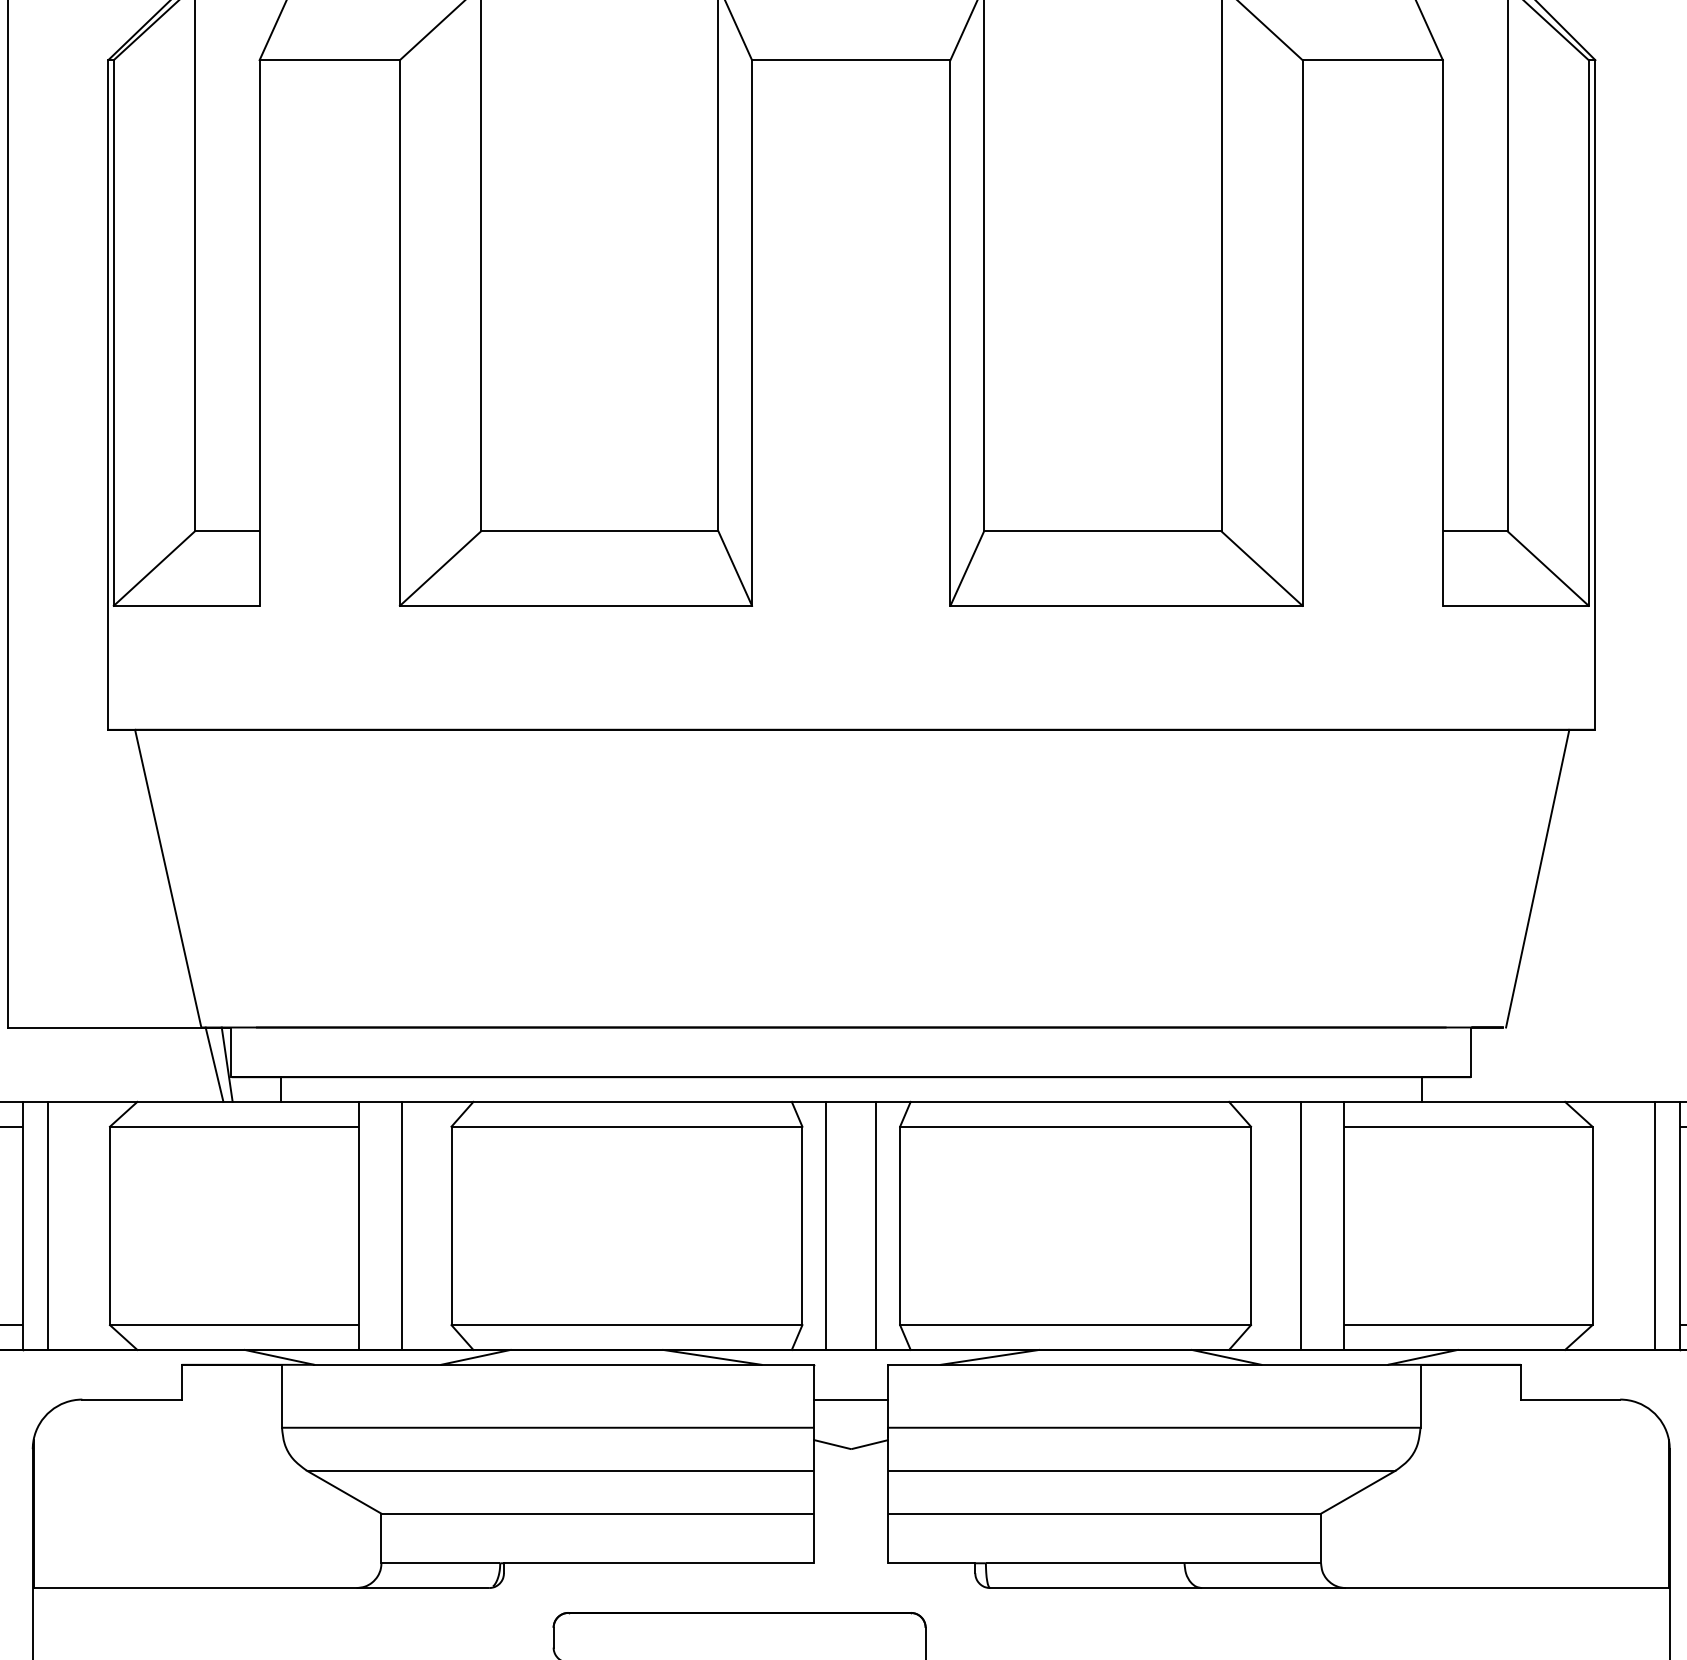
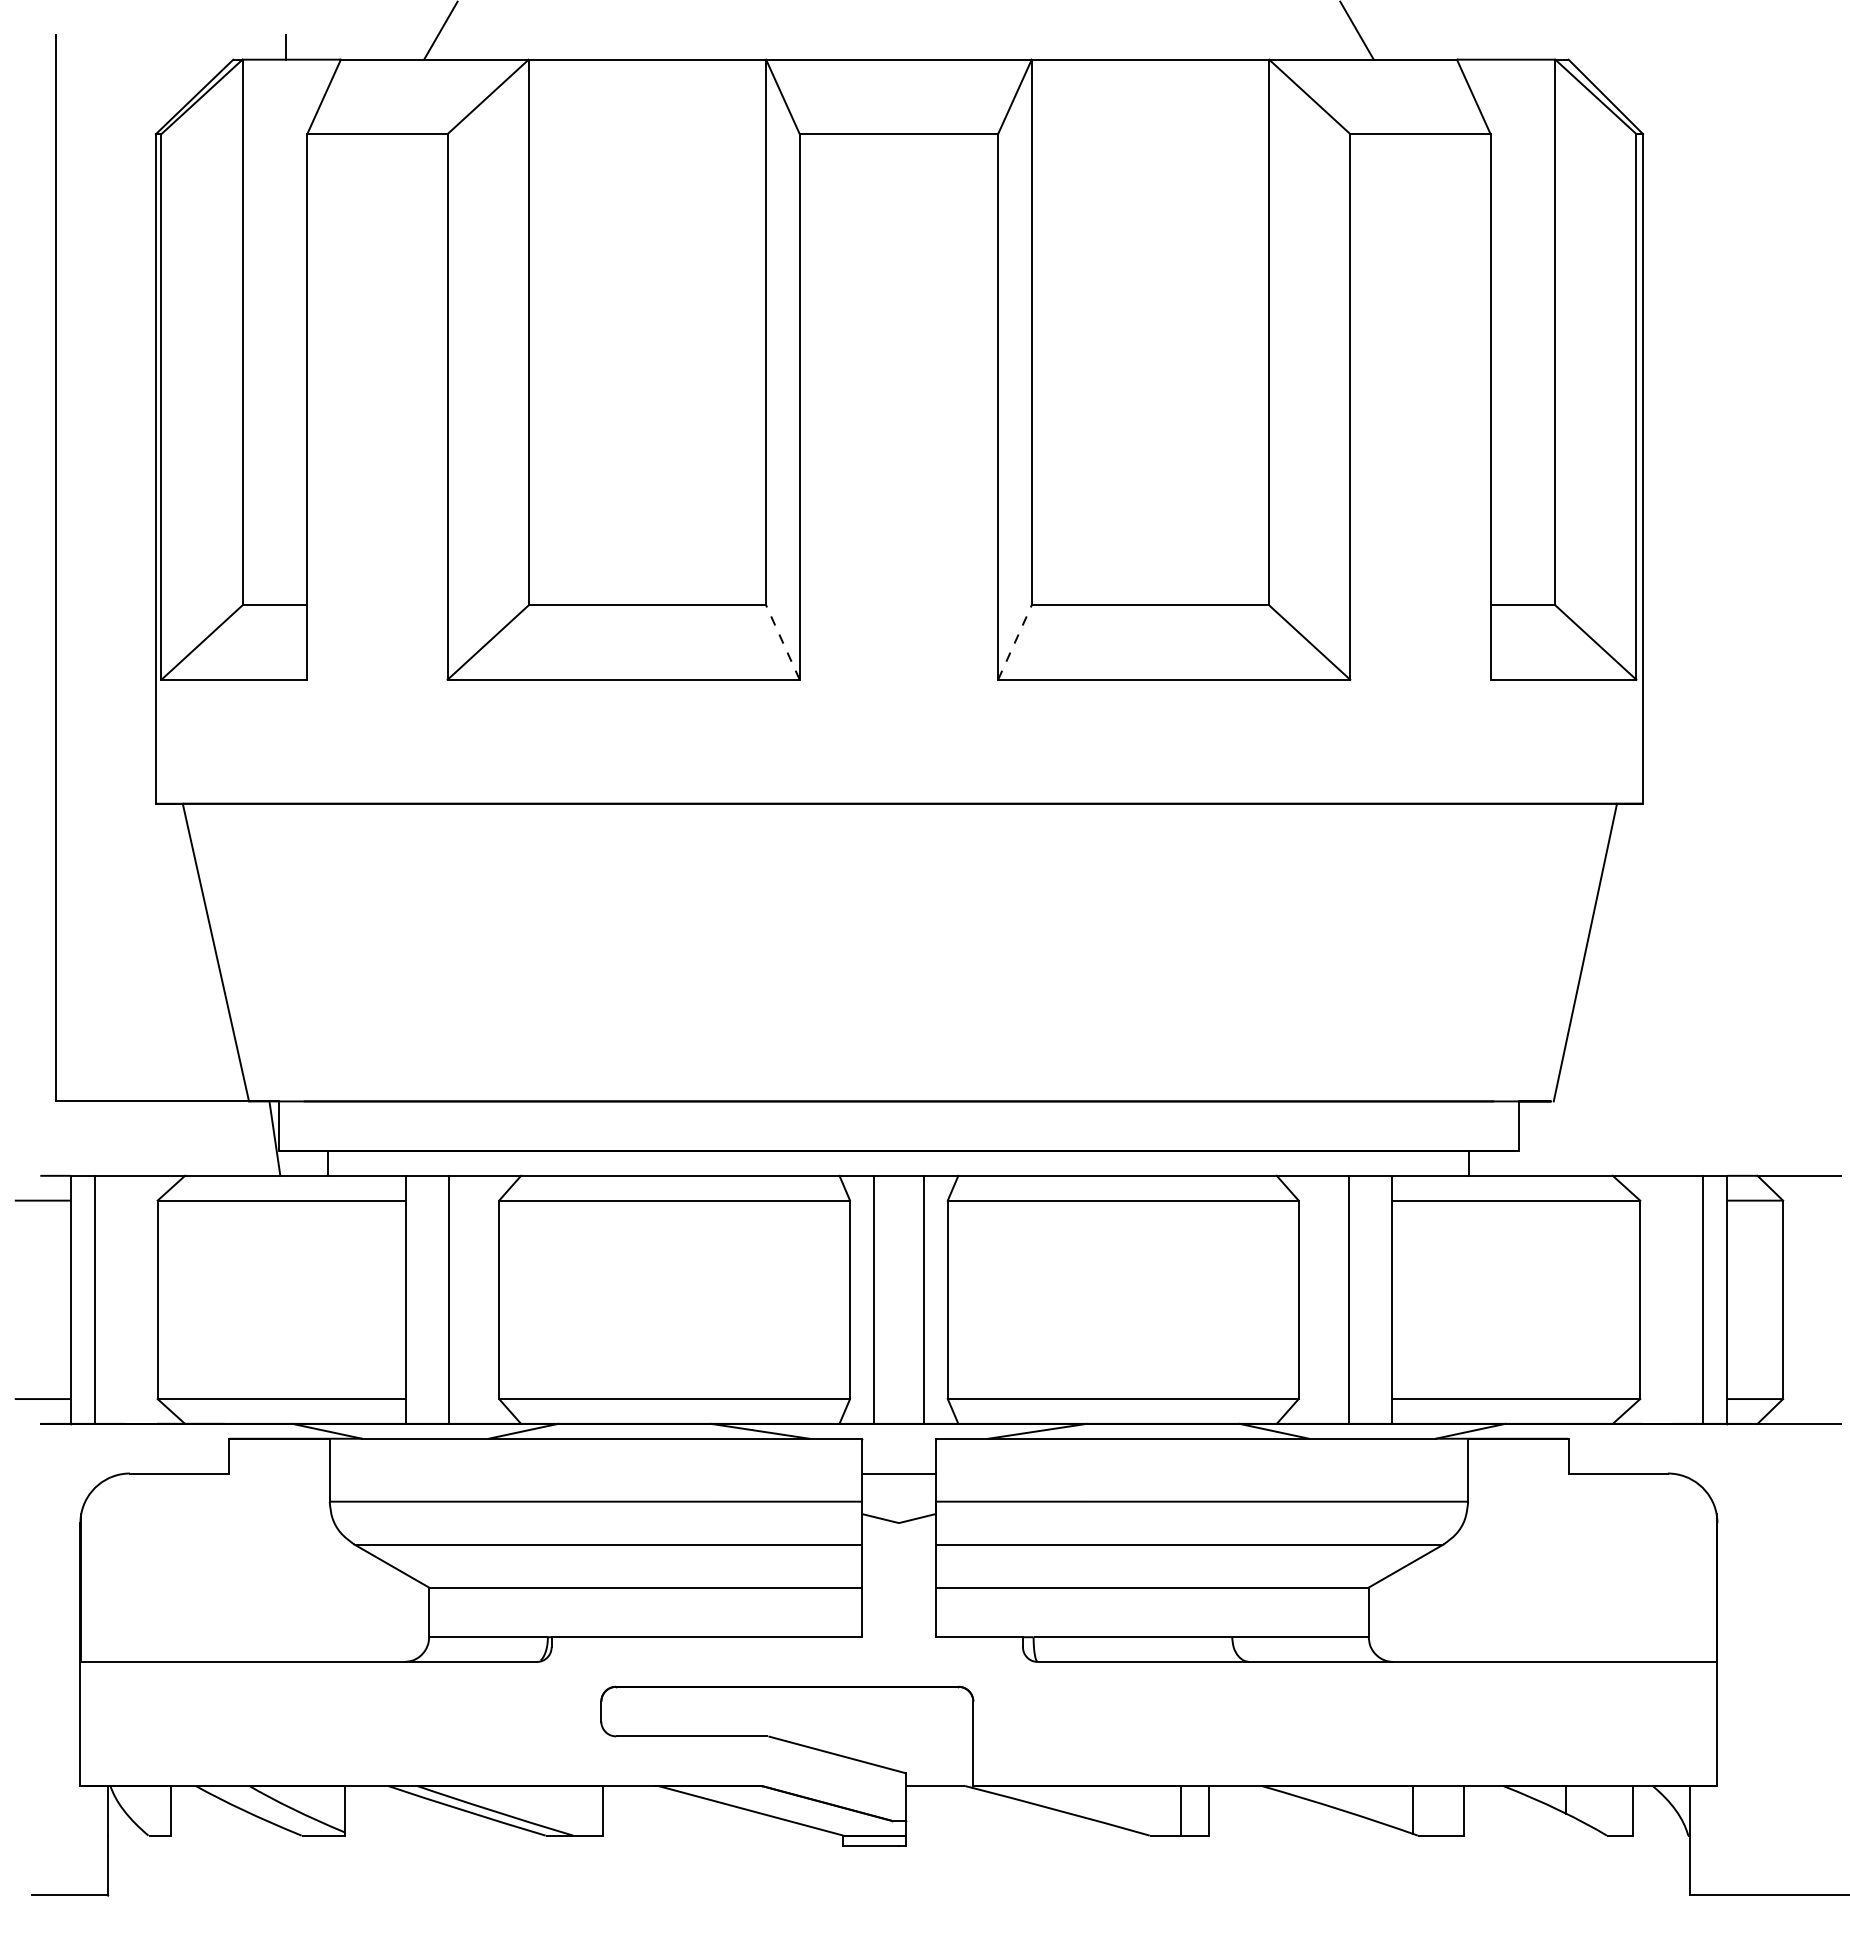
line: (734, 568) -> (782, 642), solid -> dashed
line: (966, 568) -> (1014, 642), solid -> dashed
line: (214, 1064) -> (262, 1138), removed

